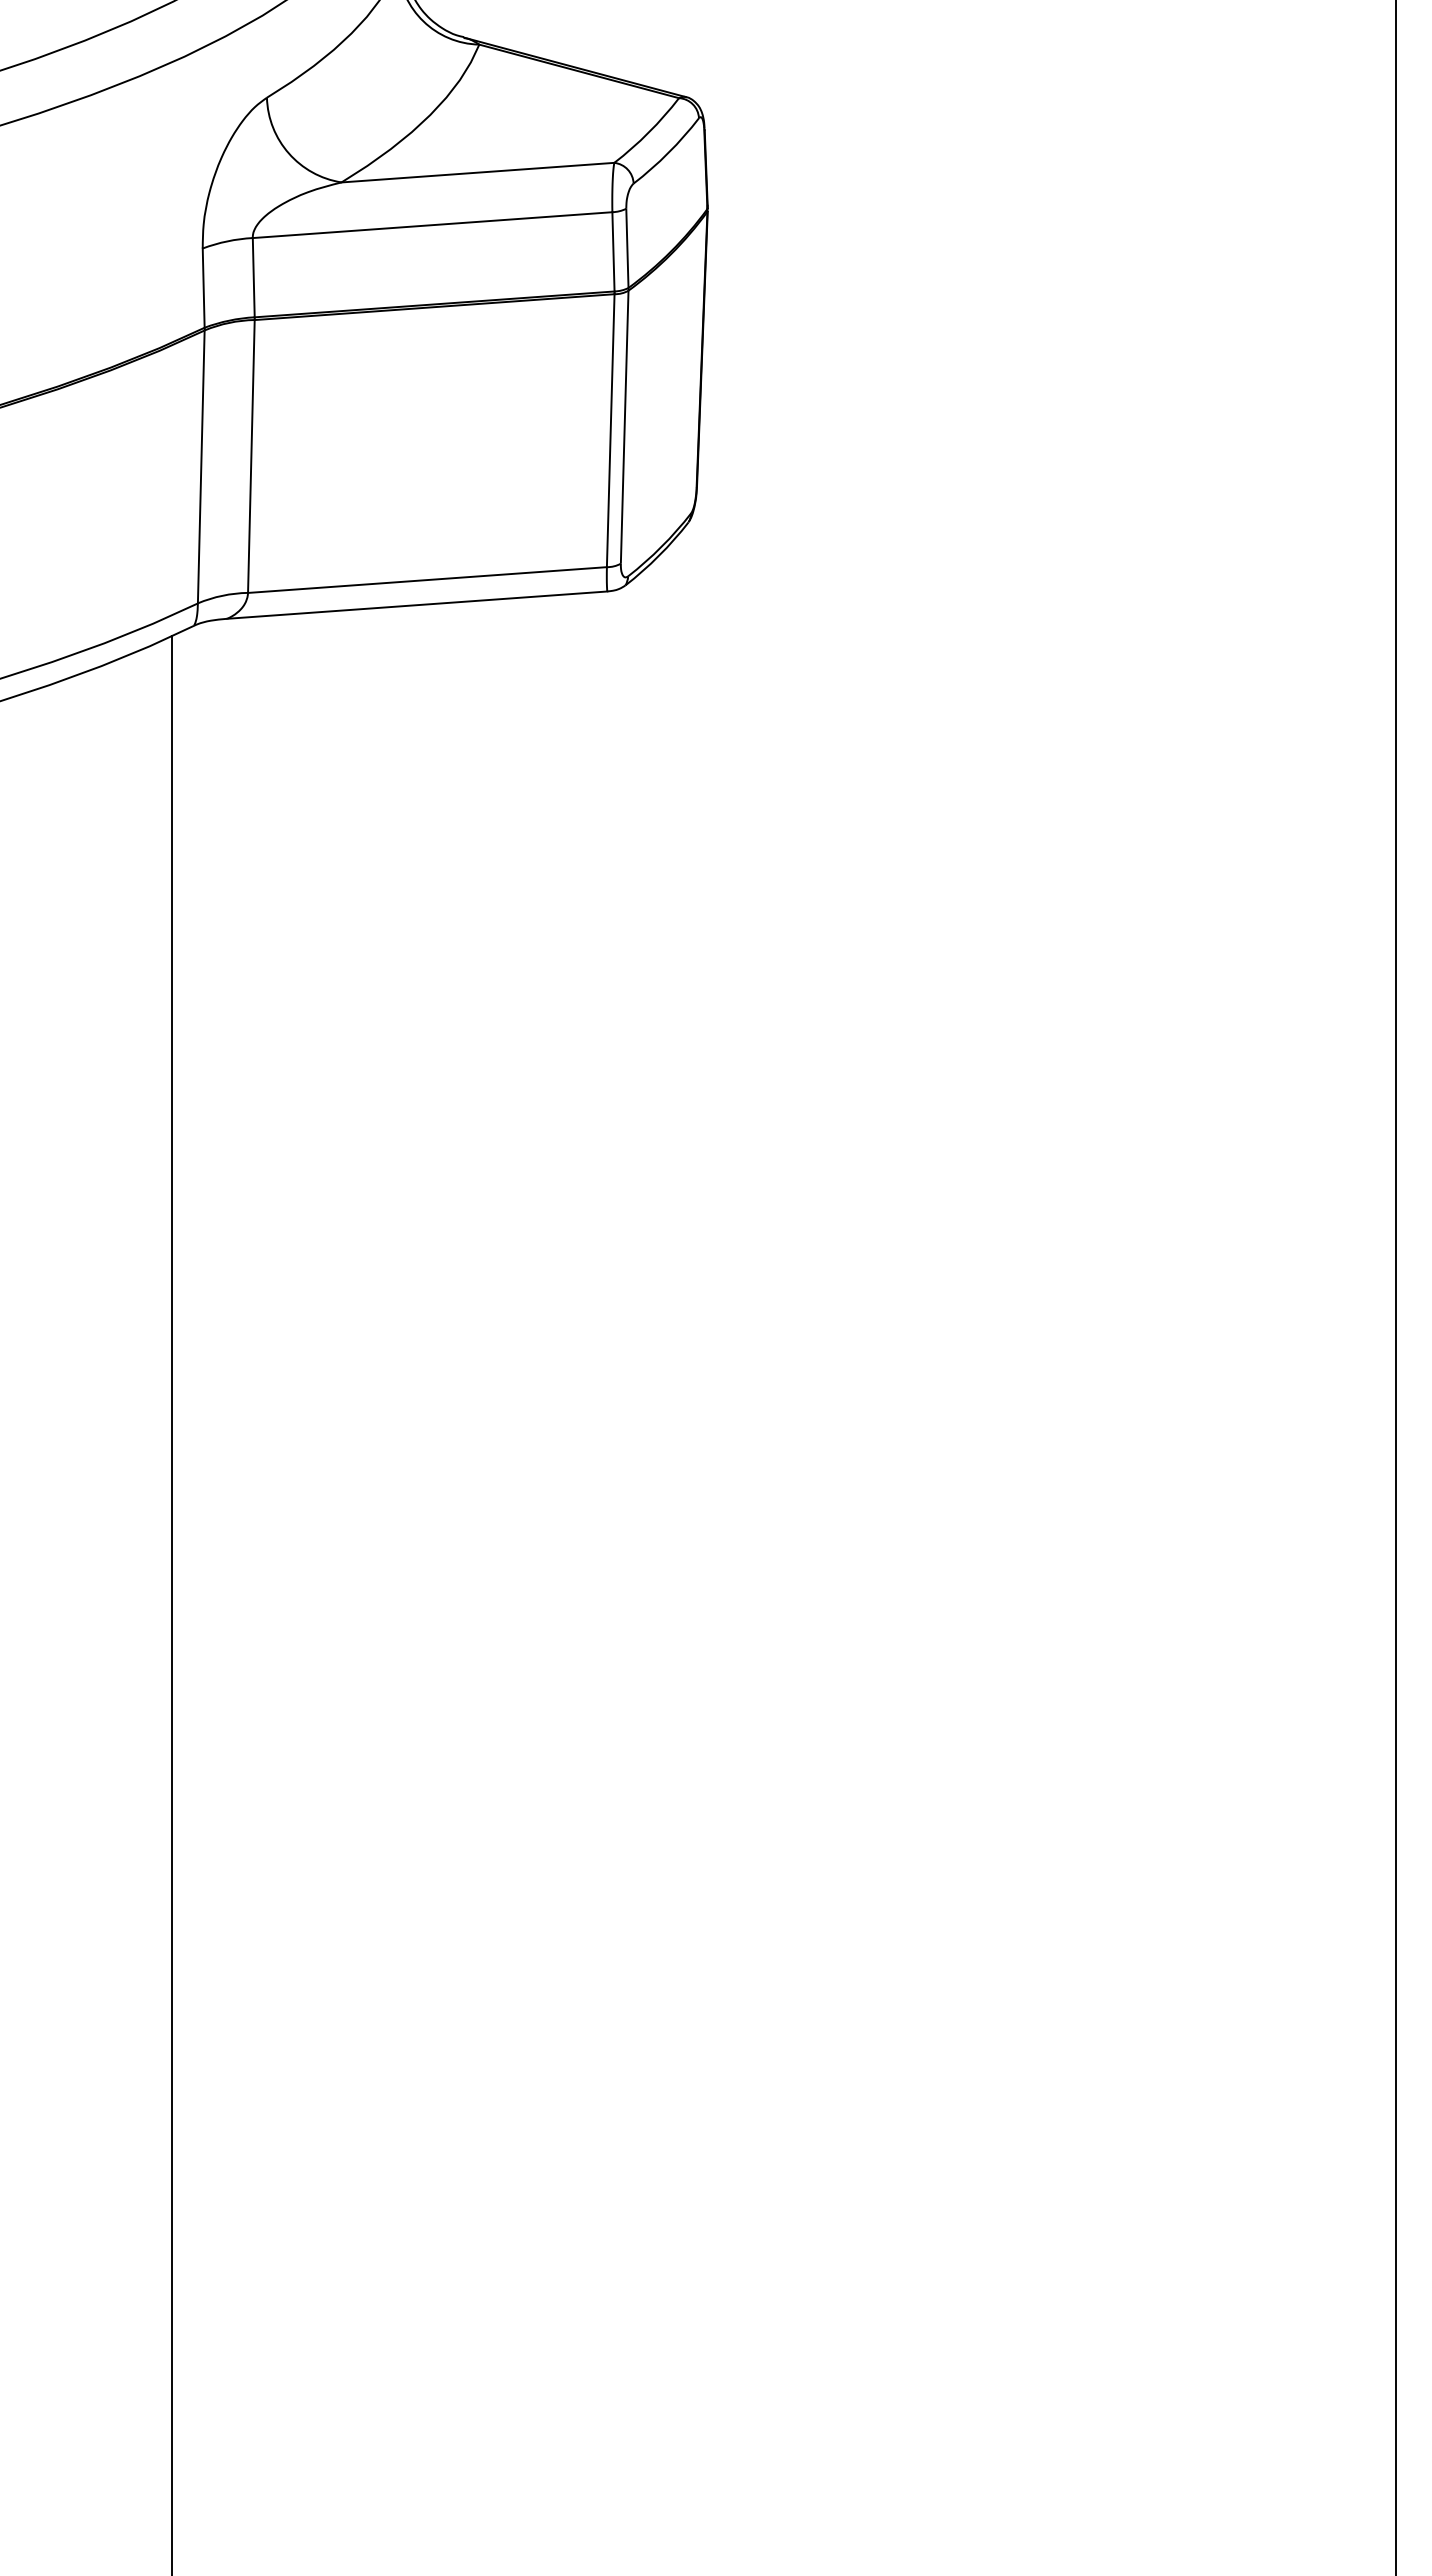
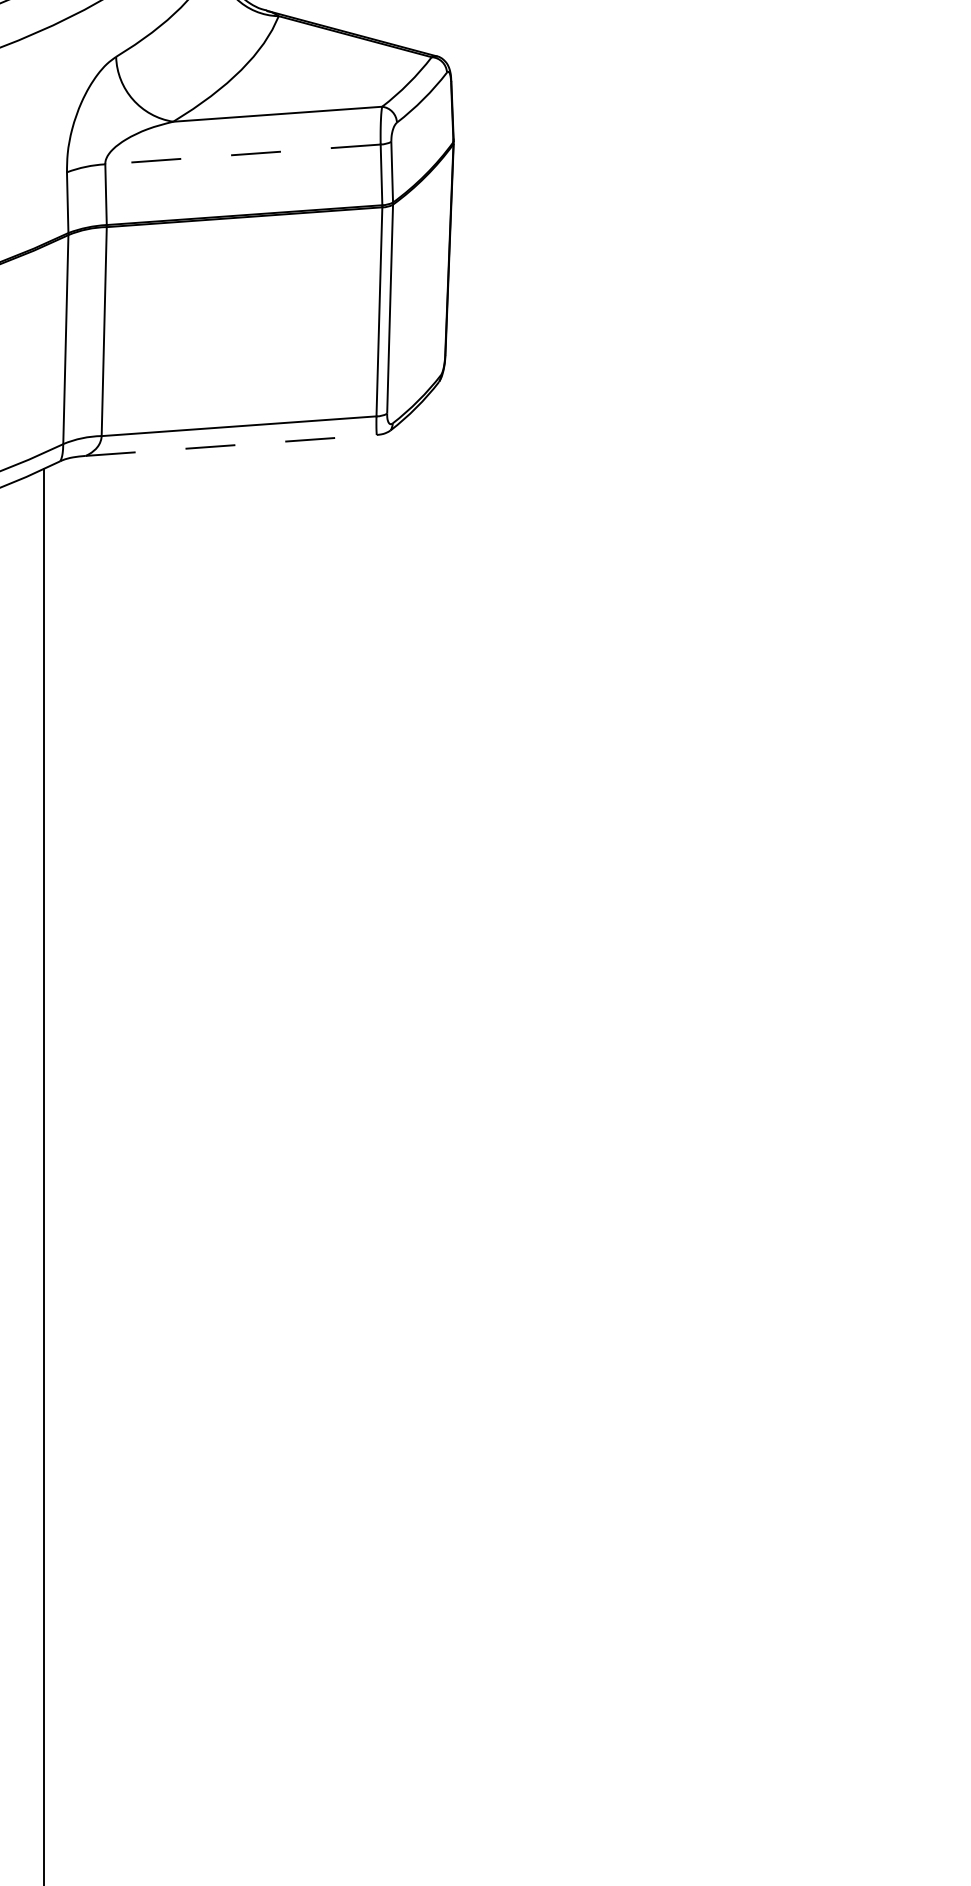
line: (432, 225) -> (242, 154), solid -> dashed
line: (417, 605) -> (231, 445), solid -> dashed

